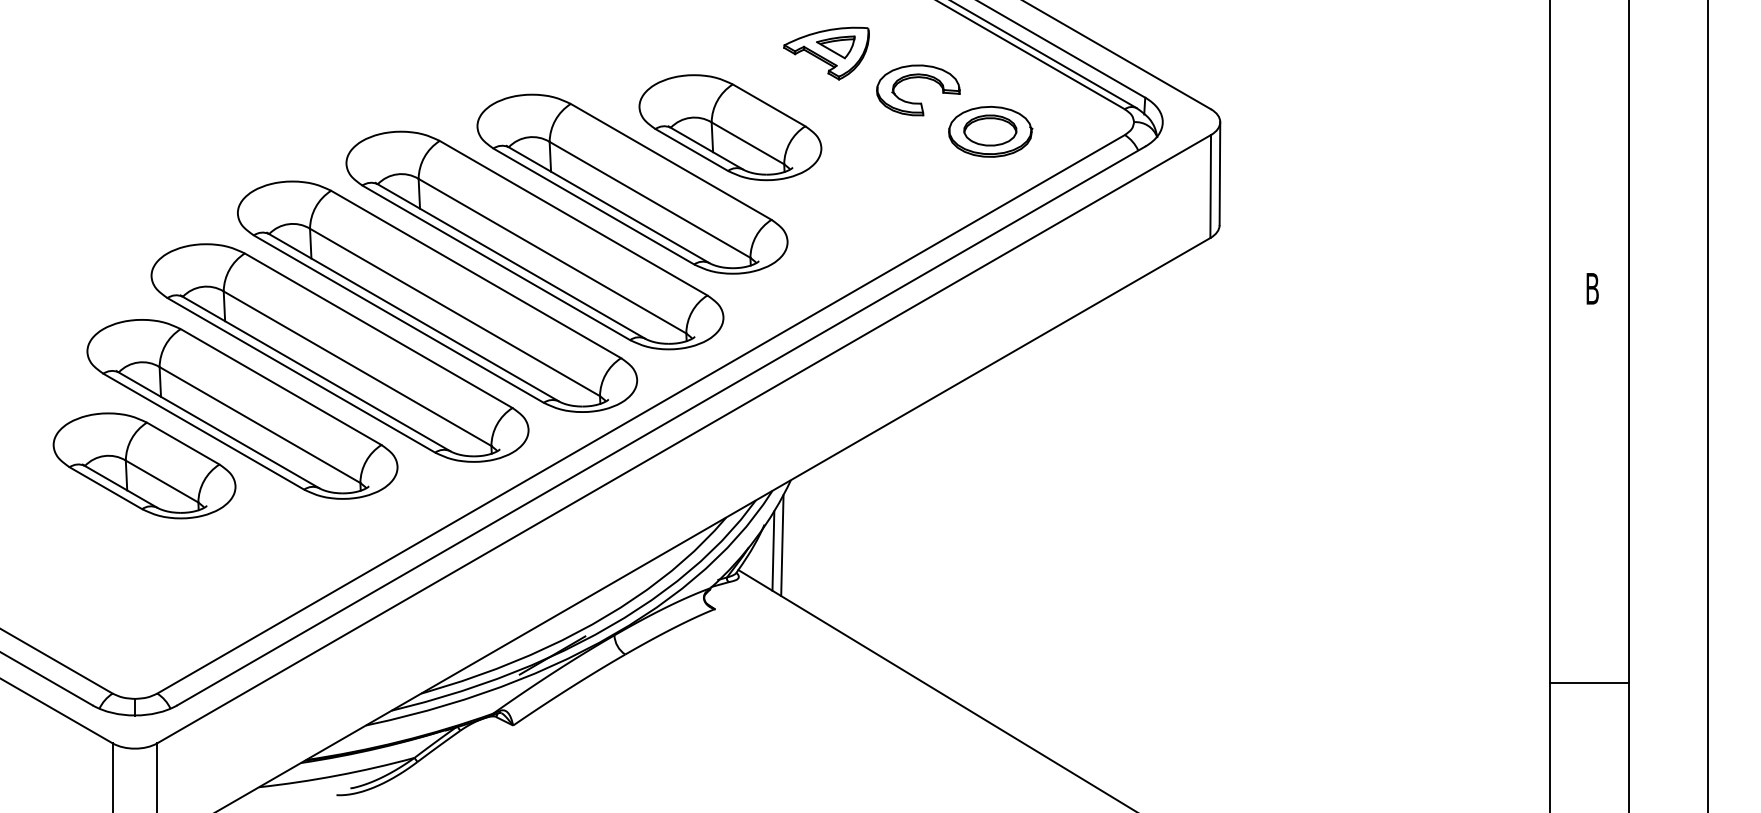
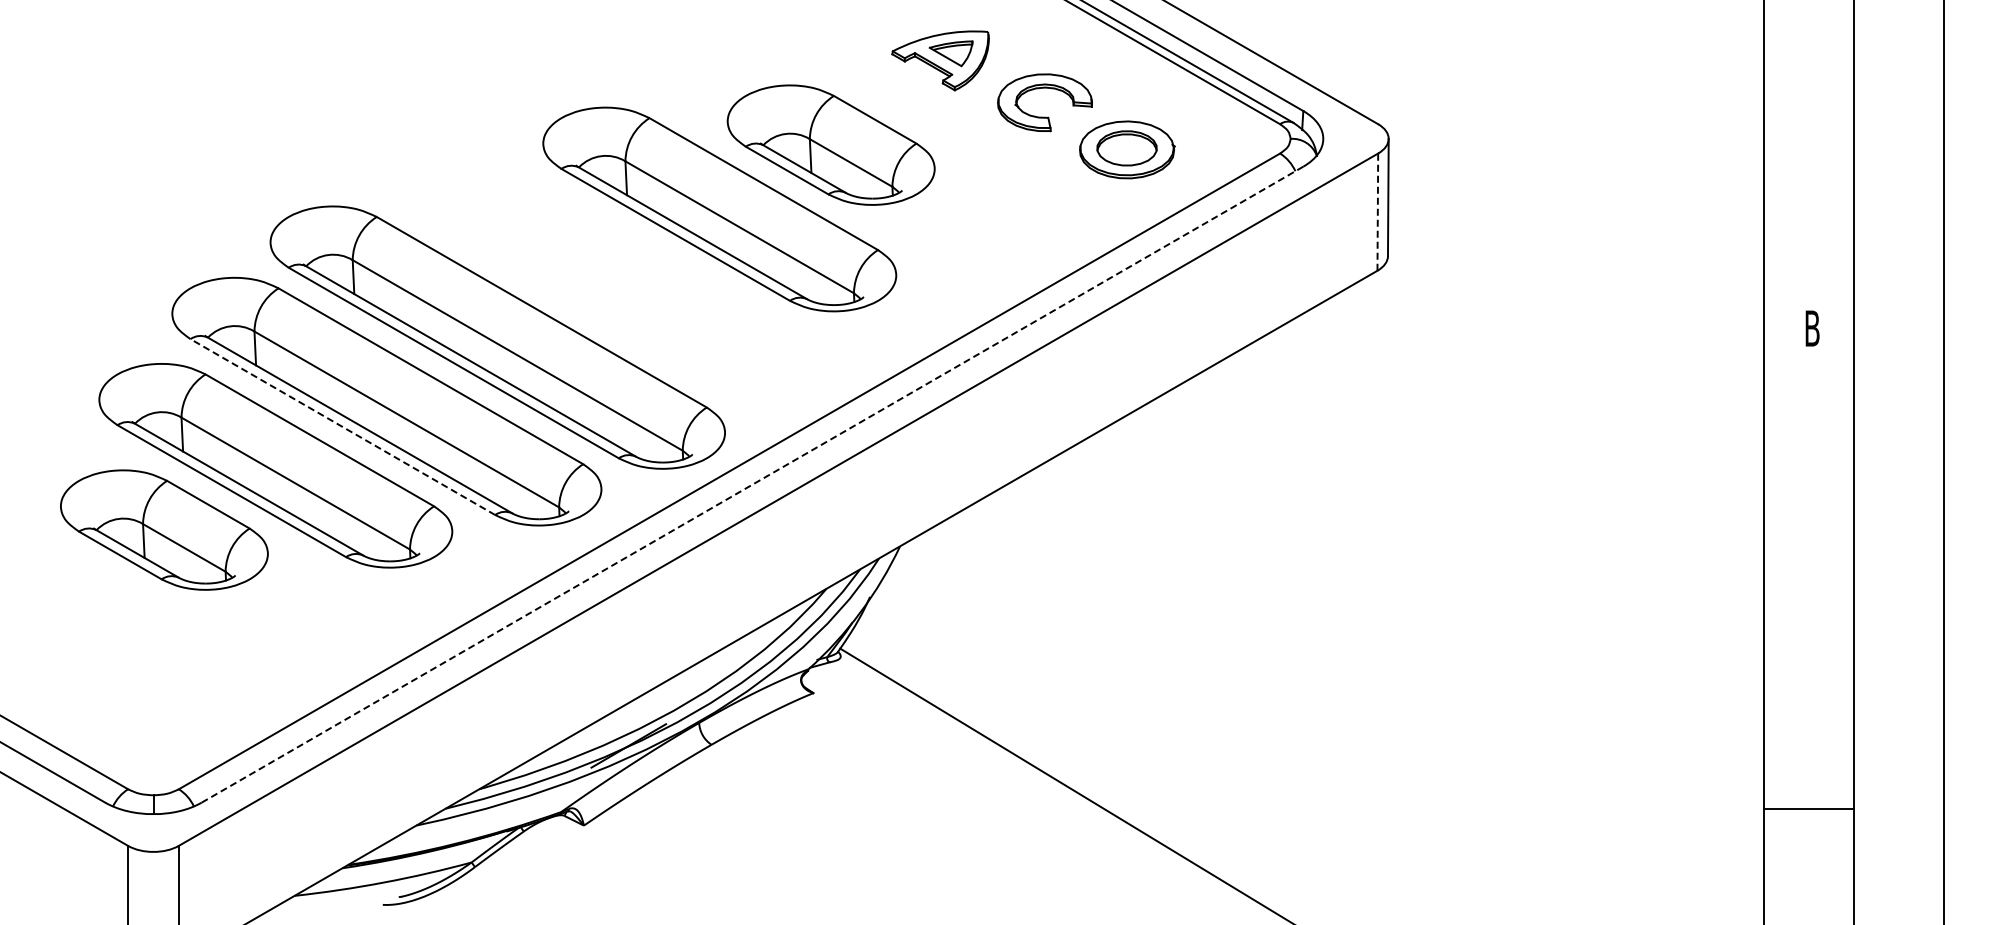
line: (1210, 186) -> (1377, 212), solid -> dashed
part: (534, 240) -> (608, 273), removed
line: (301, 375) -> (342, 427), solid -> dashed
line: (661, 425) -> (752, 484), solid -> dashed
line: (781, 545) -> (889, 620), removed
line: (773, 551) -> (880, 627), removed
line: (1589, 683) -> (1809, 809), moved

